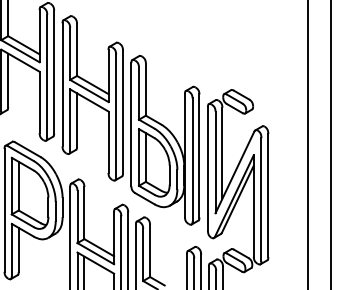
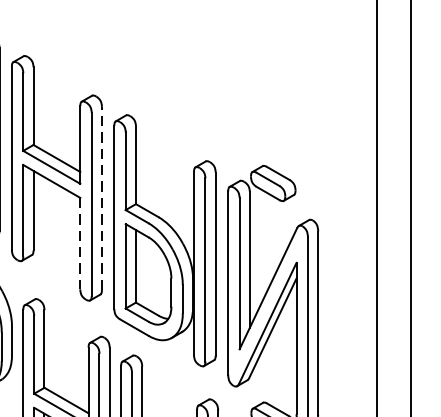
line: (123, 111) -> (102, 197), solid -> dashed
line: (108, 142) -> (80, 244), solid -> dashed

